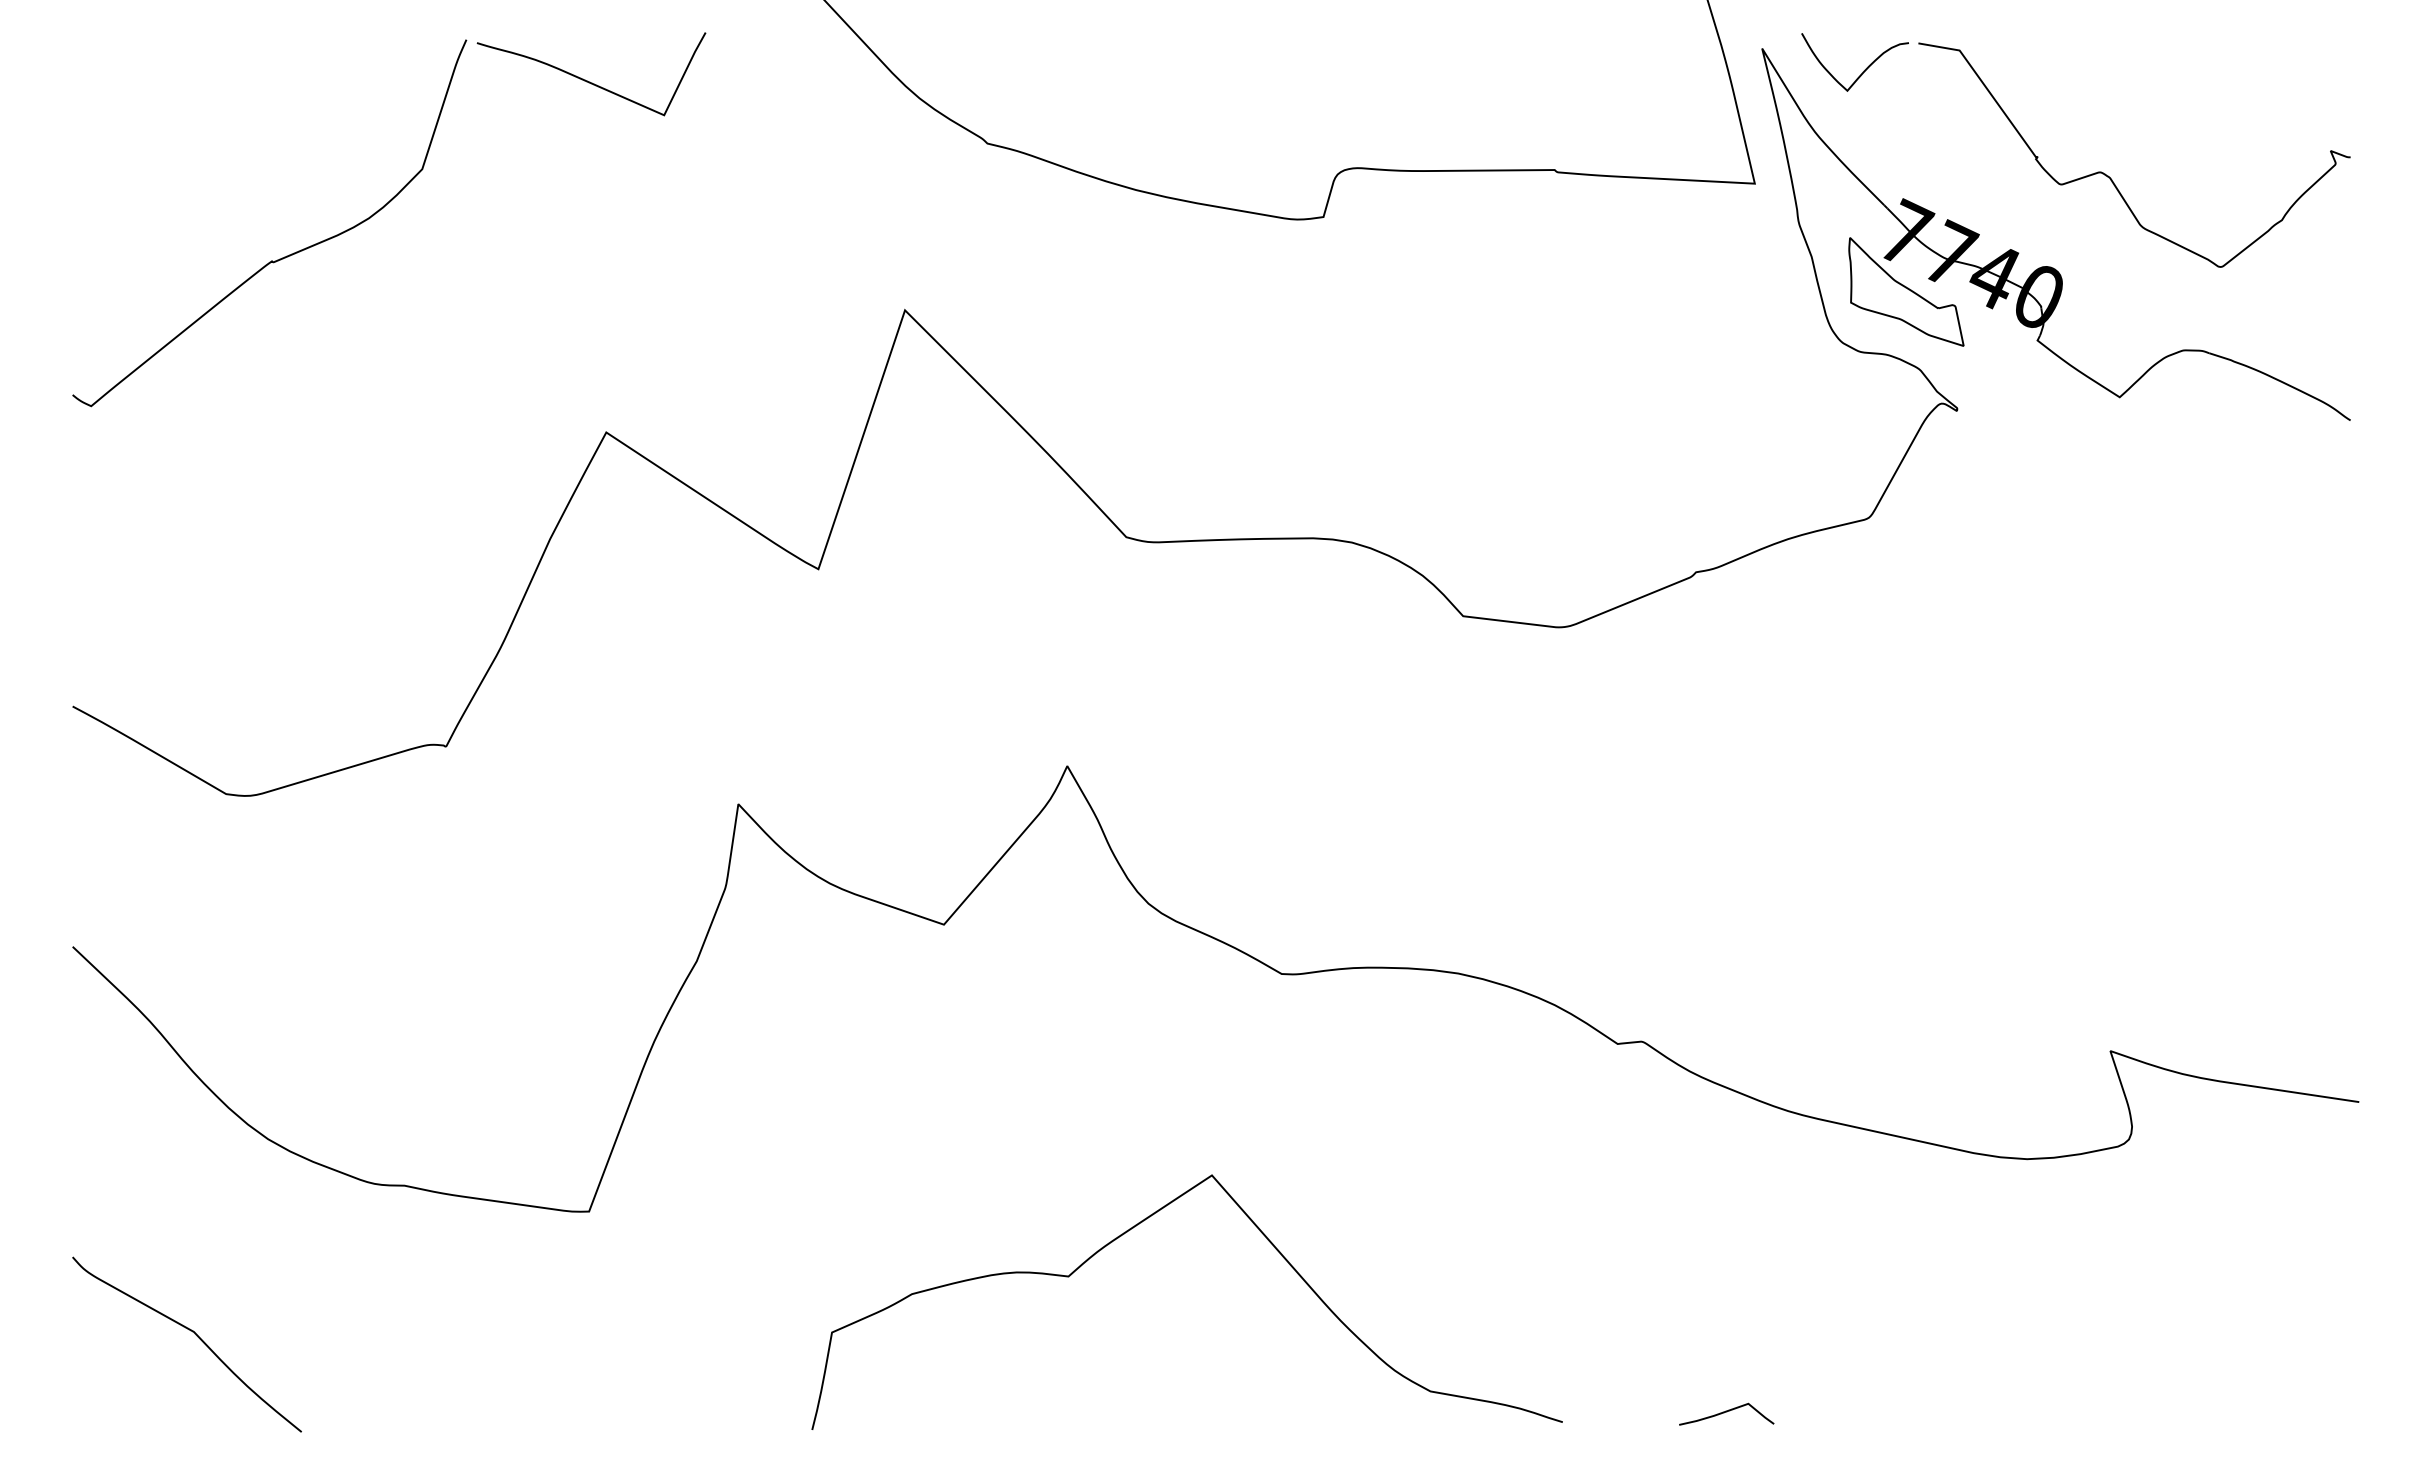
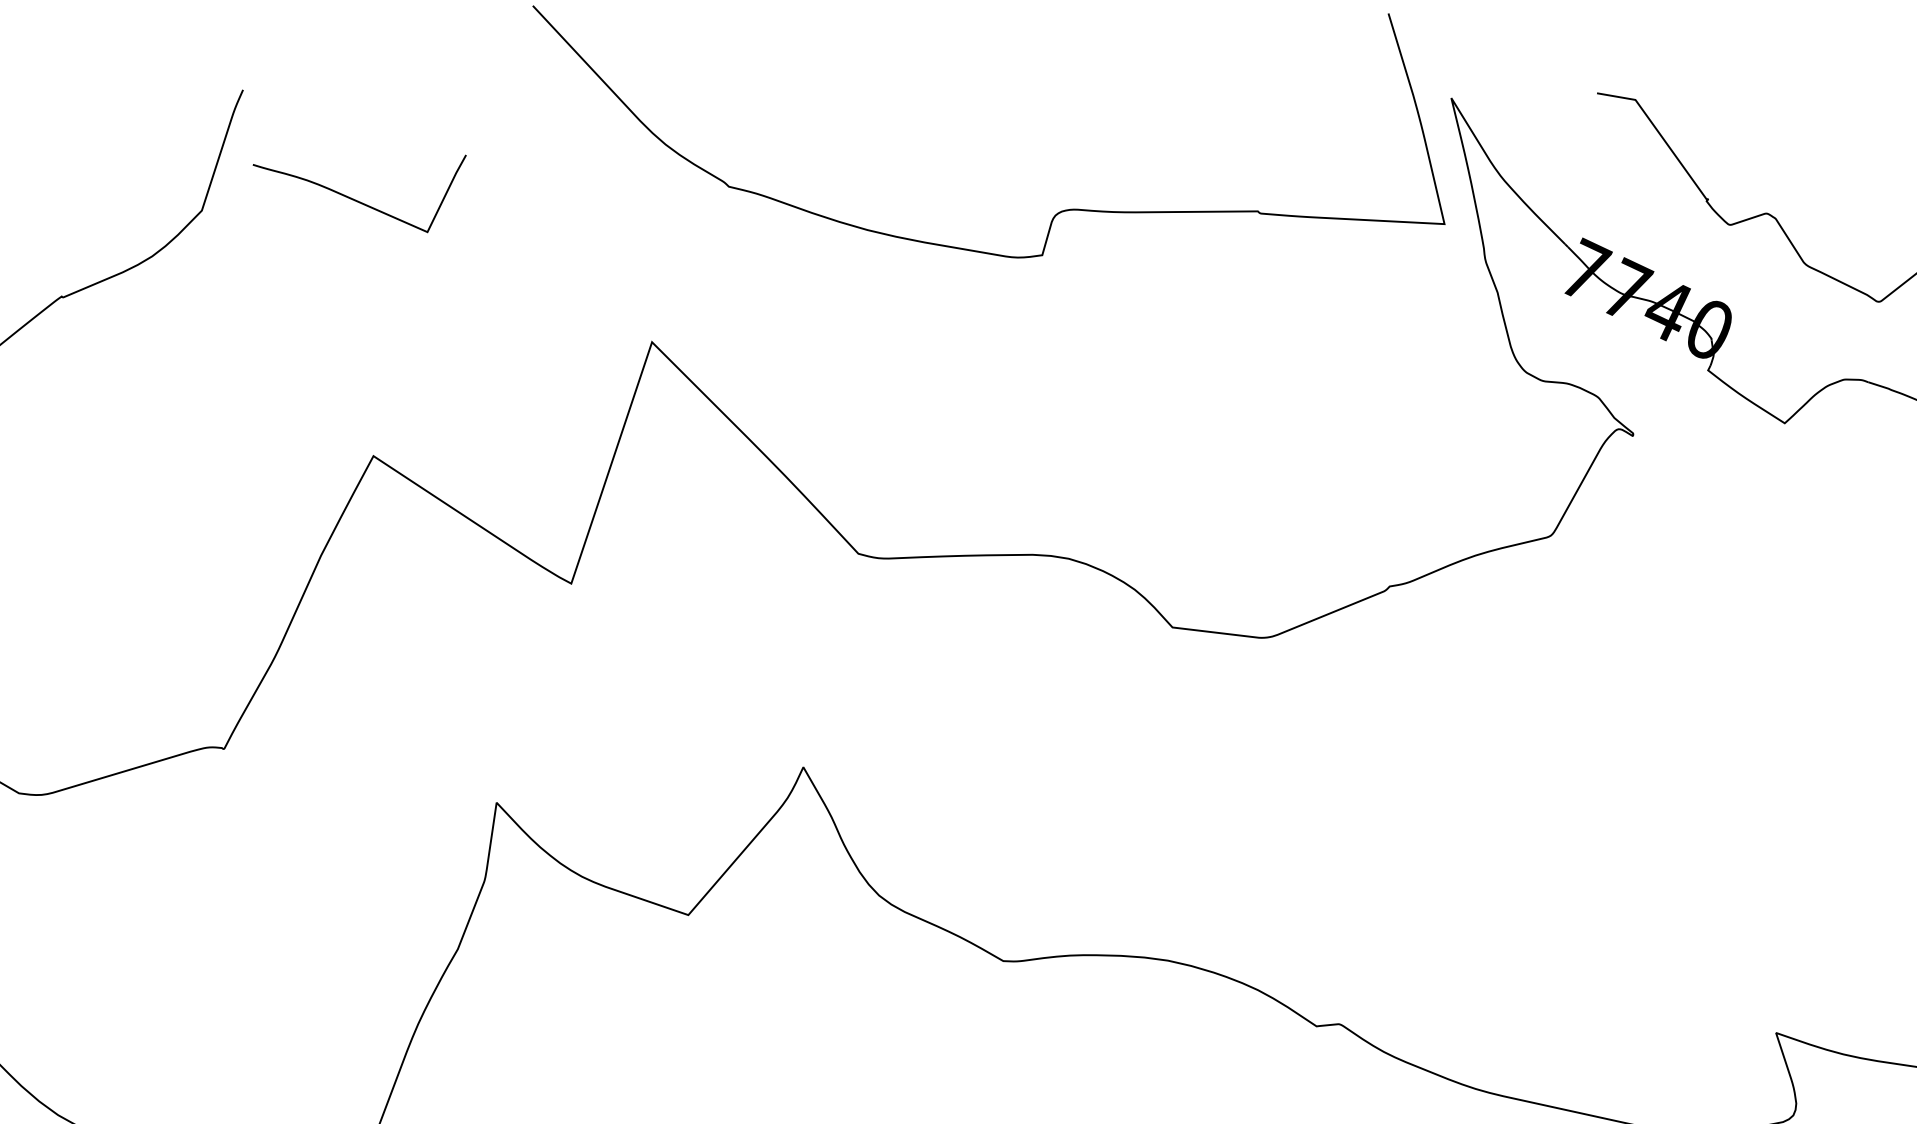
curve: (1863, 70) -> (1545, 118), removed
curve: (590, 81) -> (358, 200), moved
part: (1906, 291) -> (1585, 324), removed

